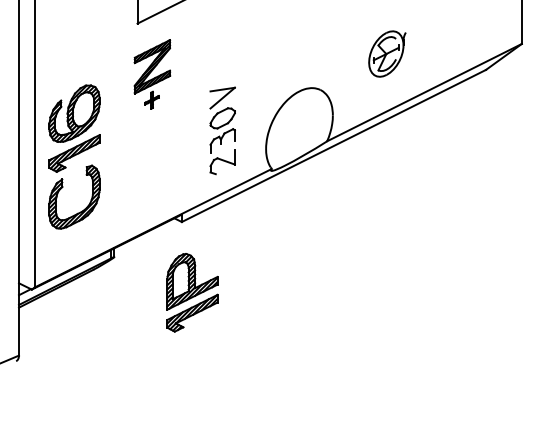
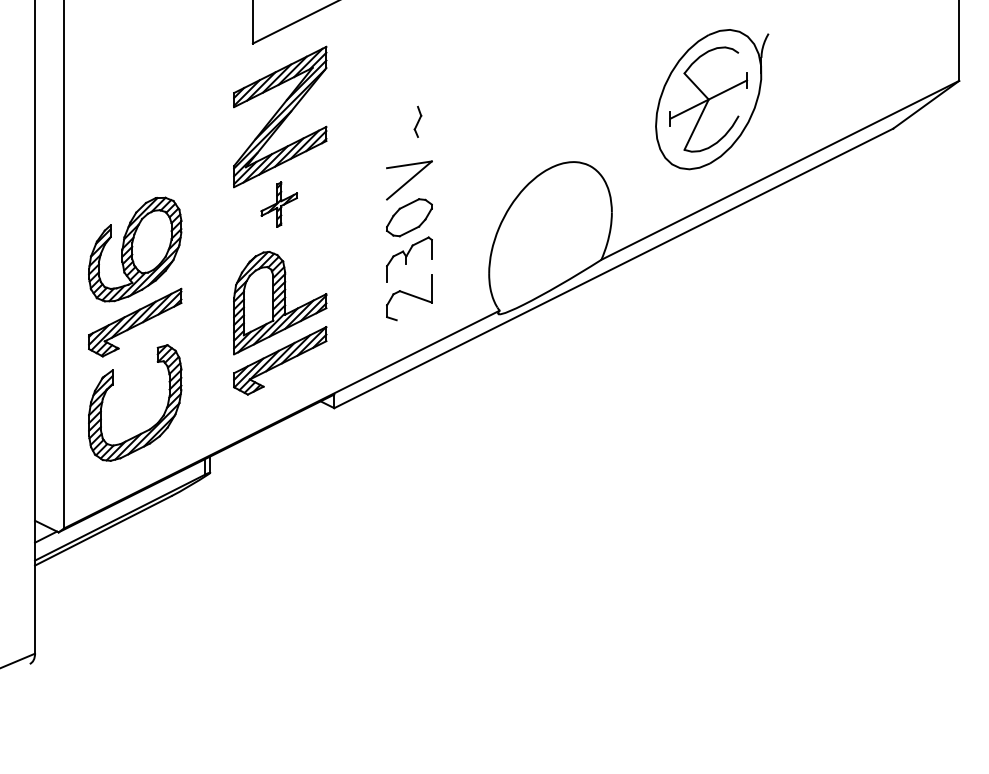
part: (387, 53) -> (712, 98), size x1.67
part: (227, 66) -> (418, 122), added
part: (152, 74) -> (280, 137), size x1.43
part: (74, 156) -> (135, 328), moved
part: (192, 292) -> (280, 322), moved

